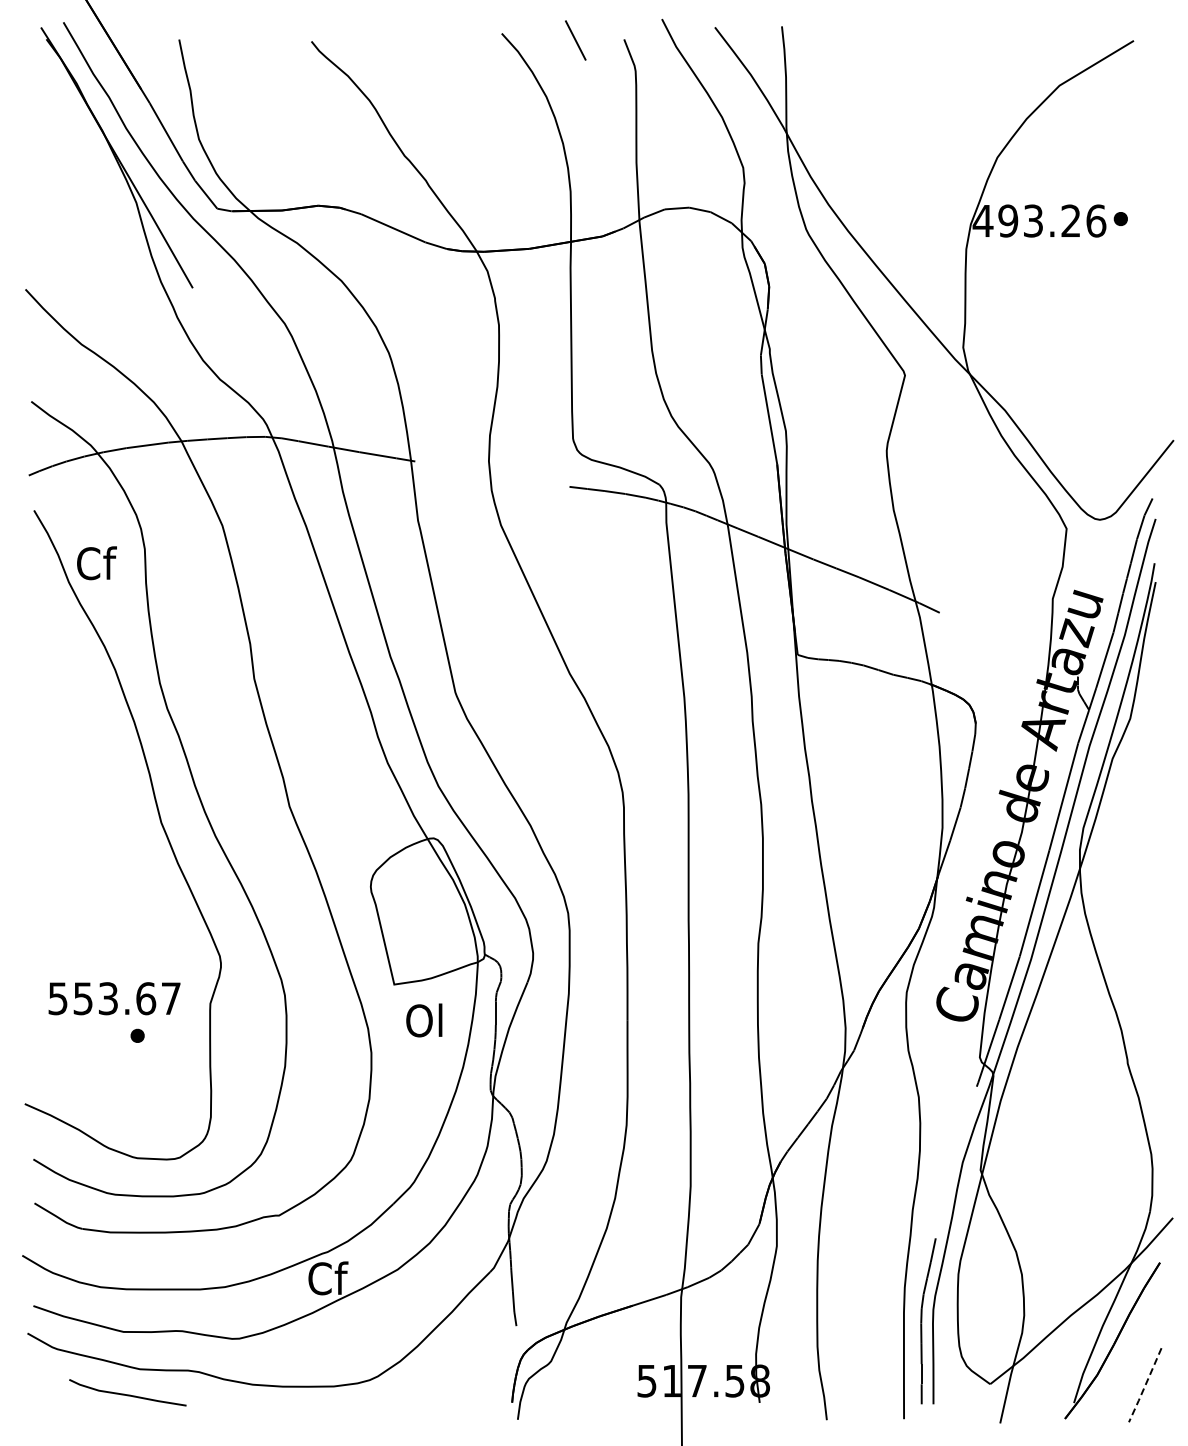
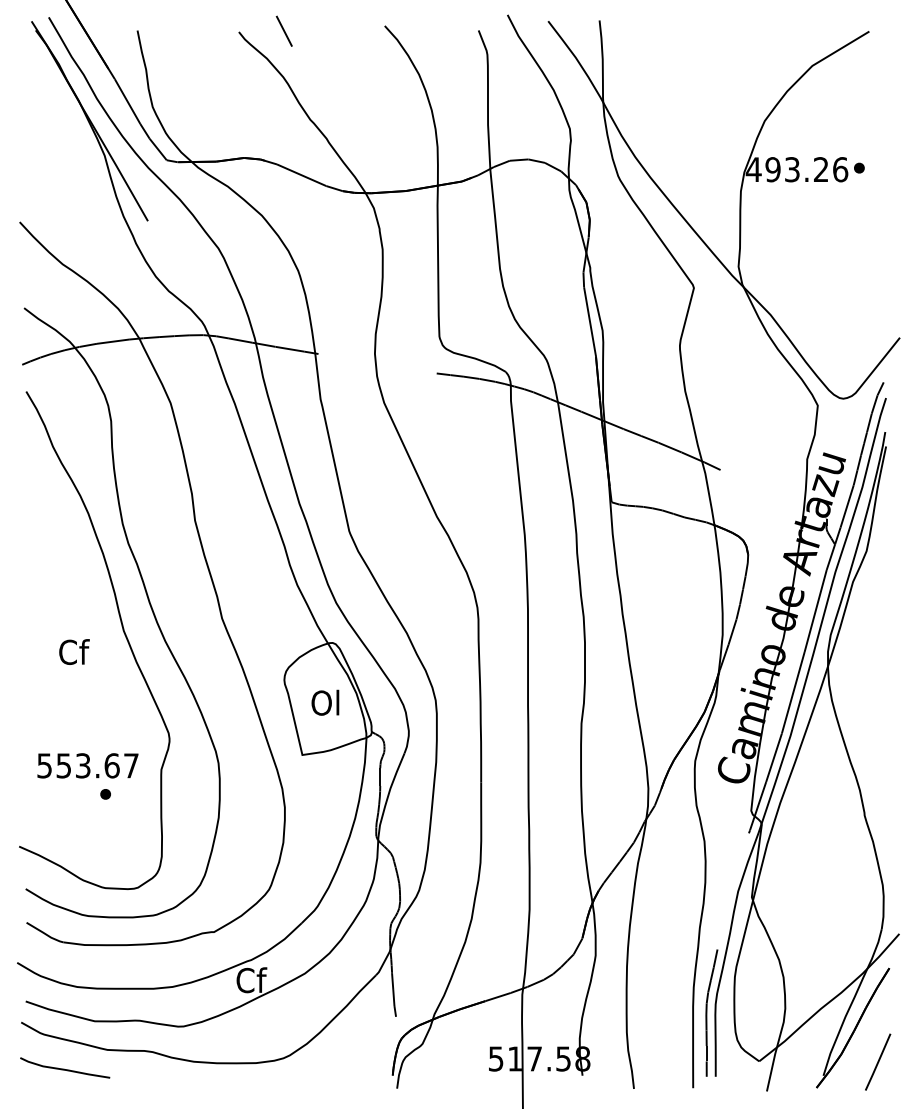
line: (575, 40) -> (284, 31), moved
text: (96, 563) -> (74, 652), moved
text: (424, 1020) -> (325, 702), moved
line: (1145, 1385) -> (878, 1062), dashed -> solid
curve: (127, 1394) -> (64, 1069), moved

